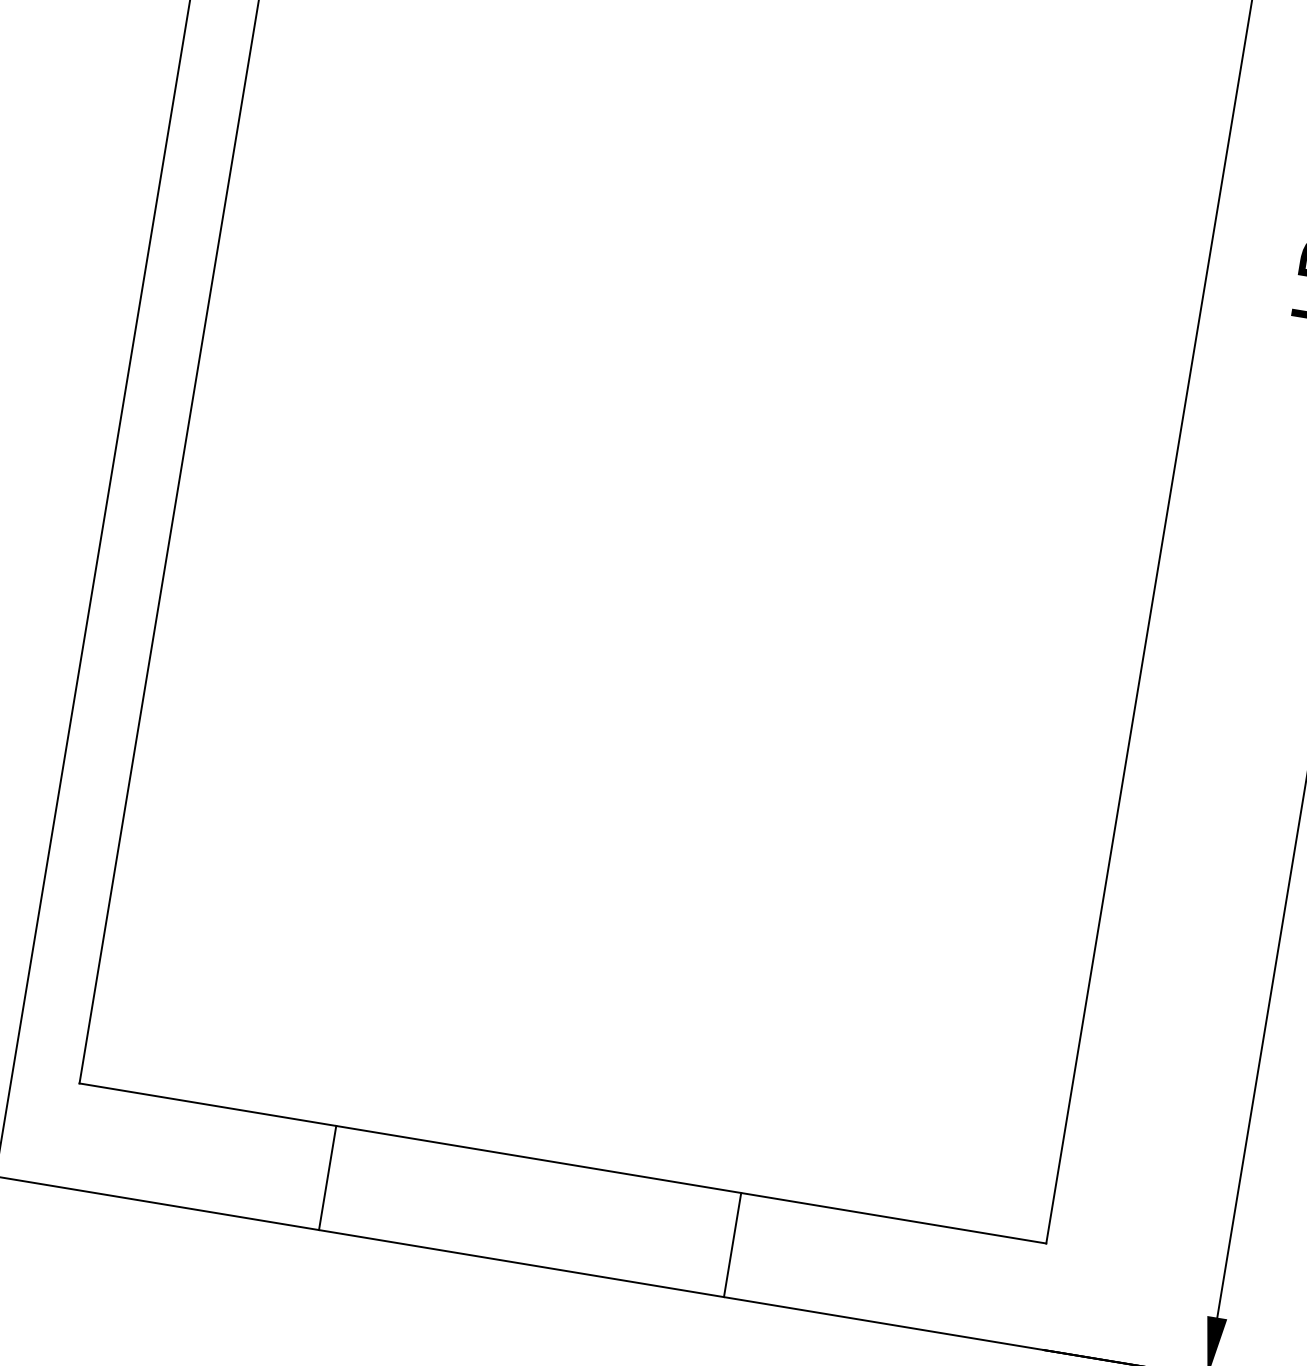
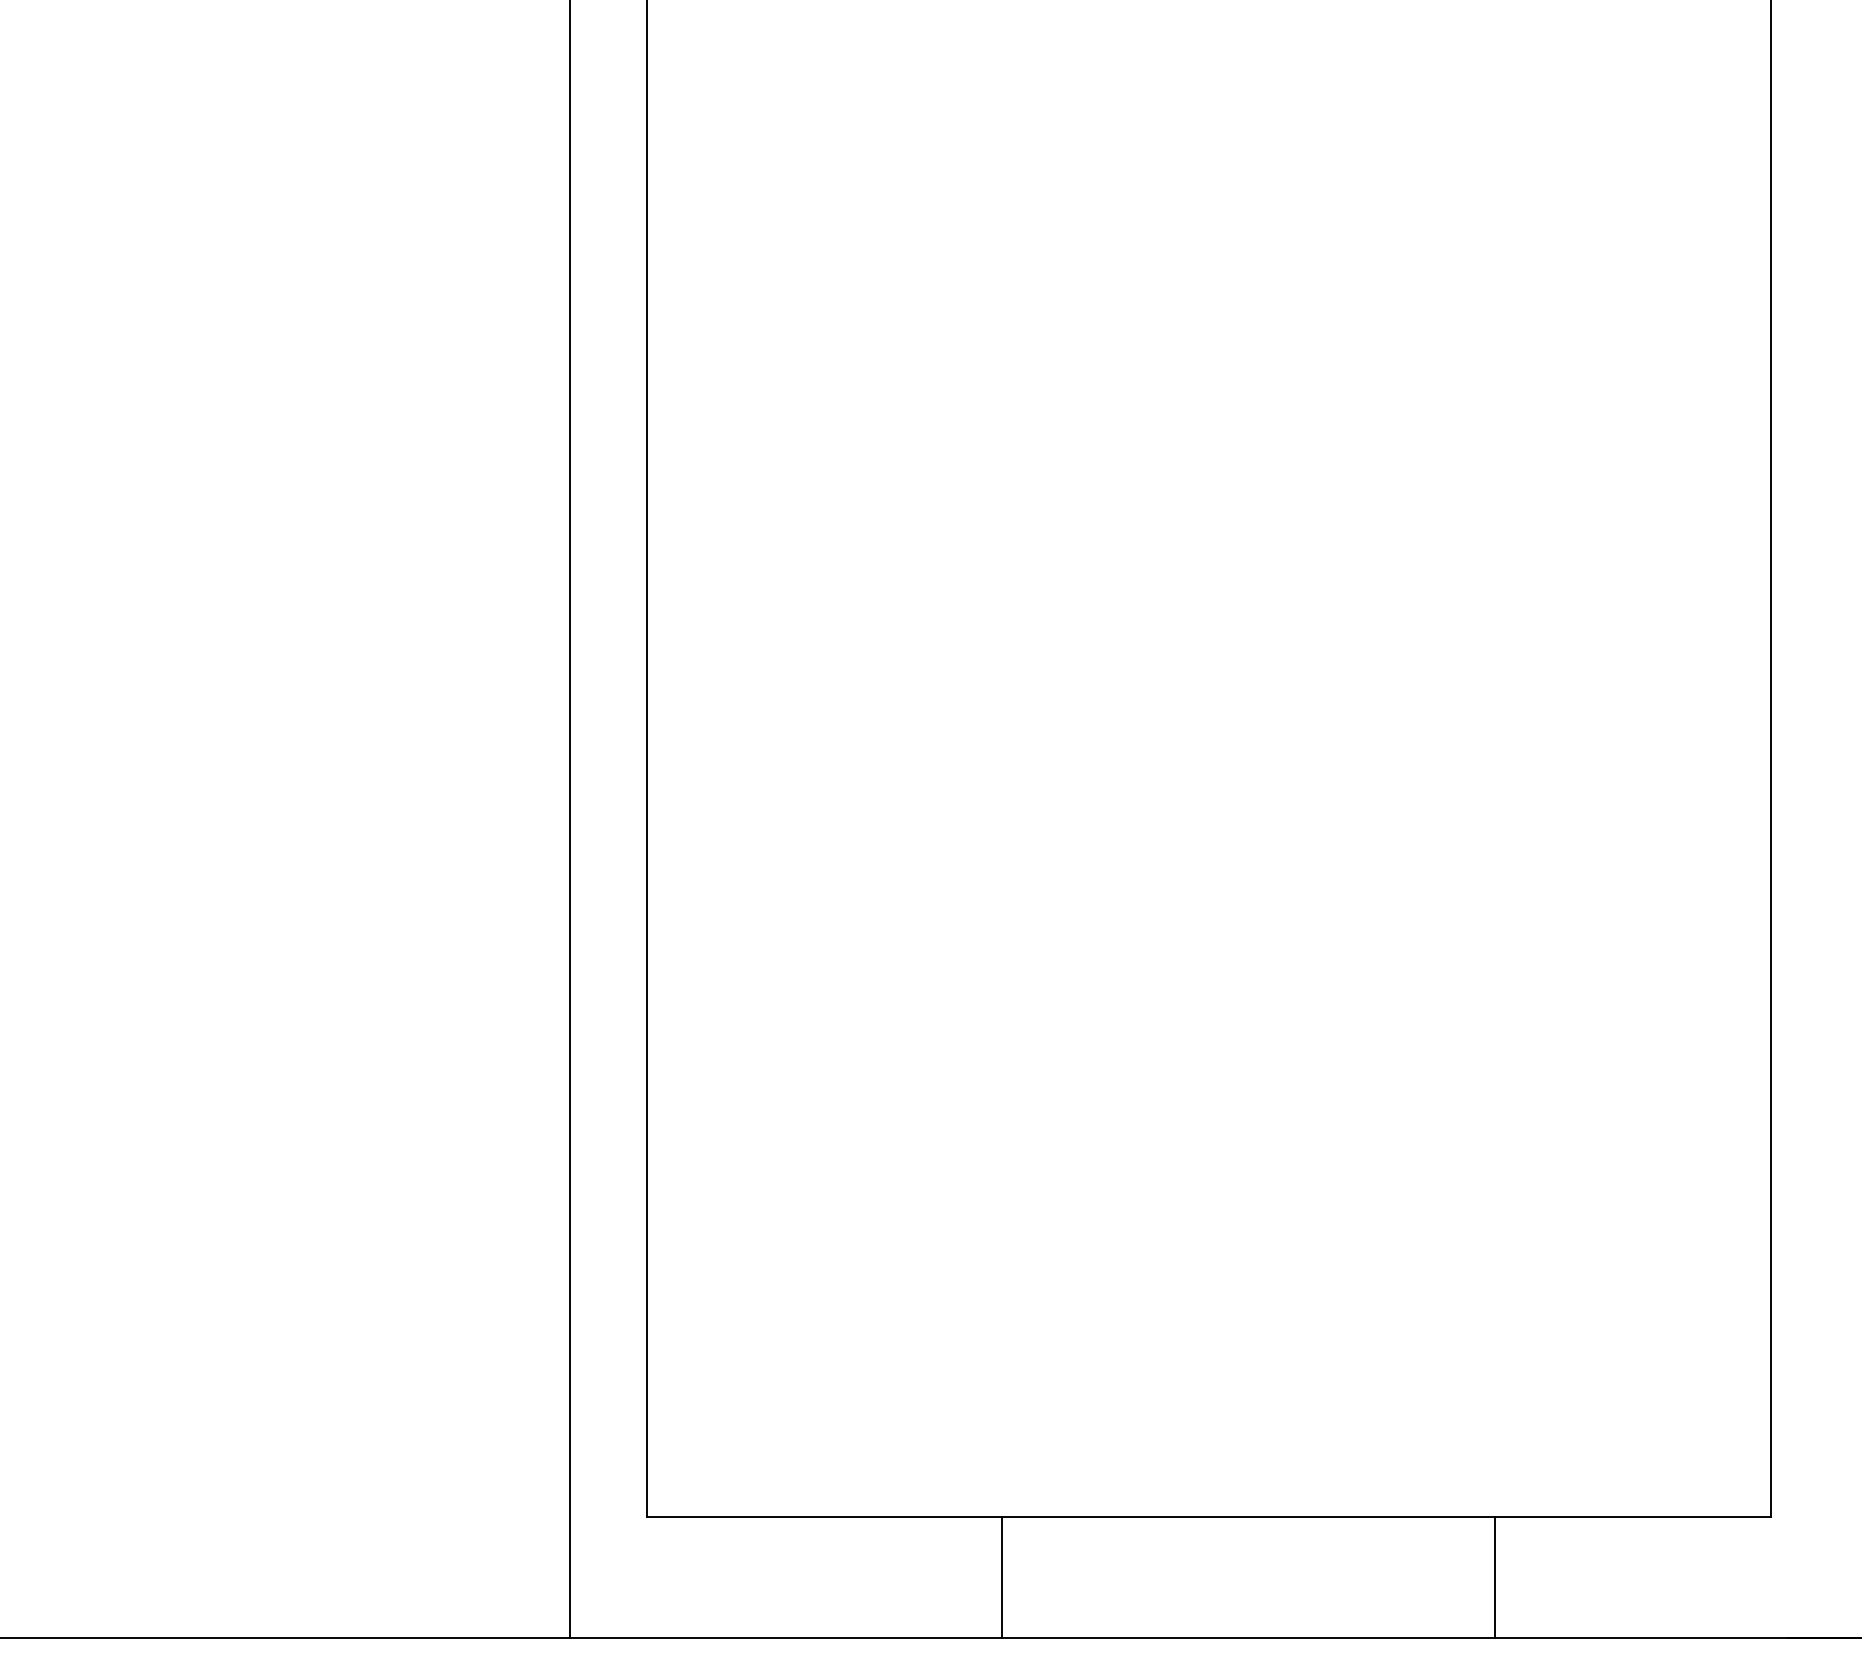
line: (327, 1177) -> (1001, 1576), moved
line: (732, 1244) -> (1494, 1576), moved

